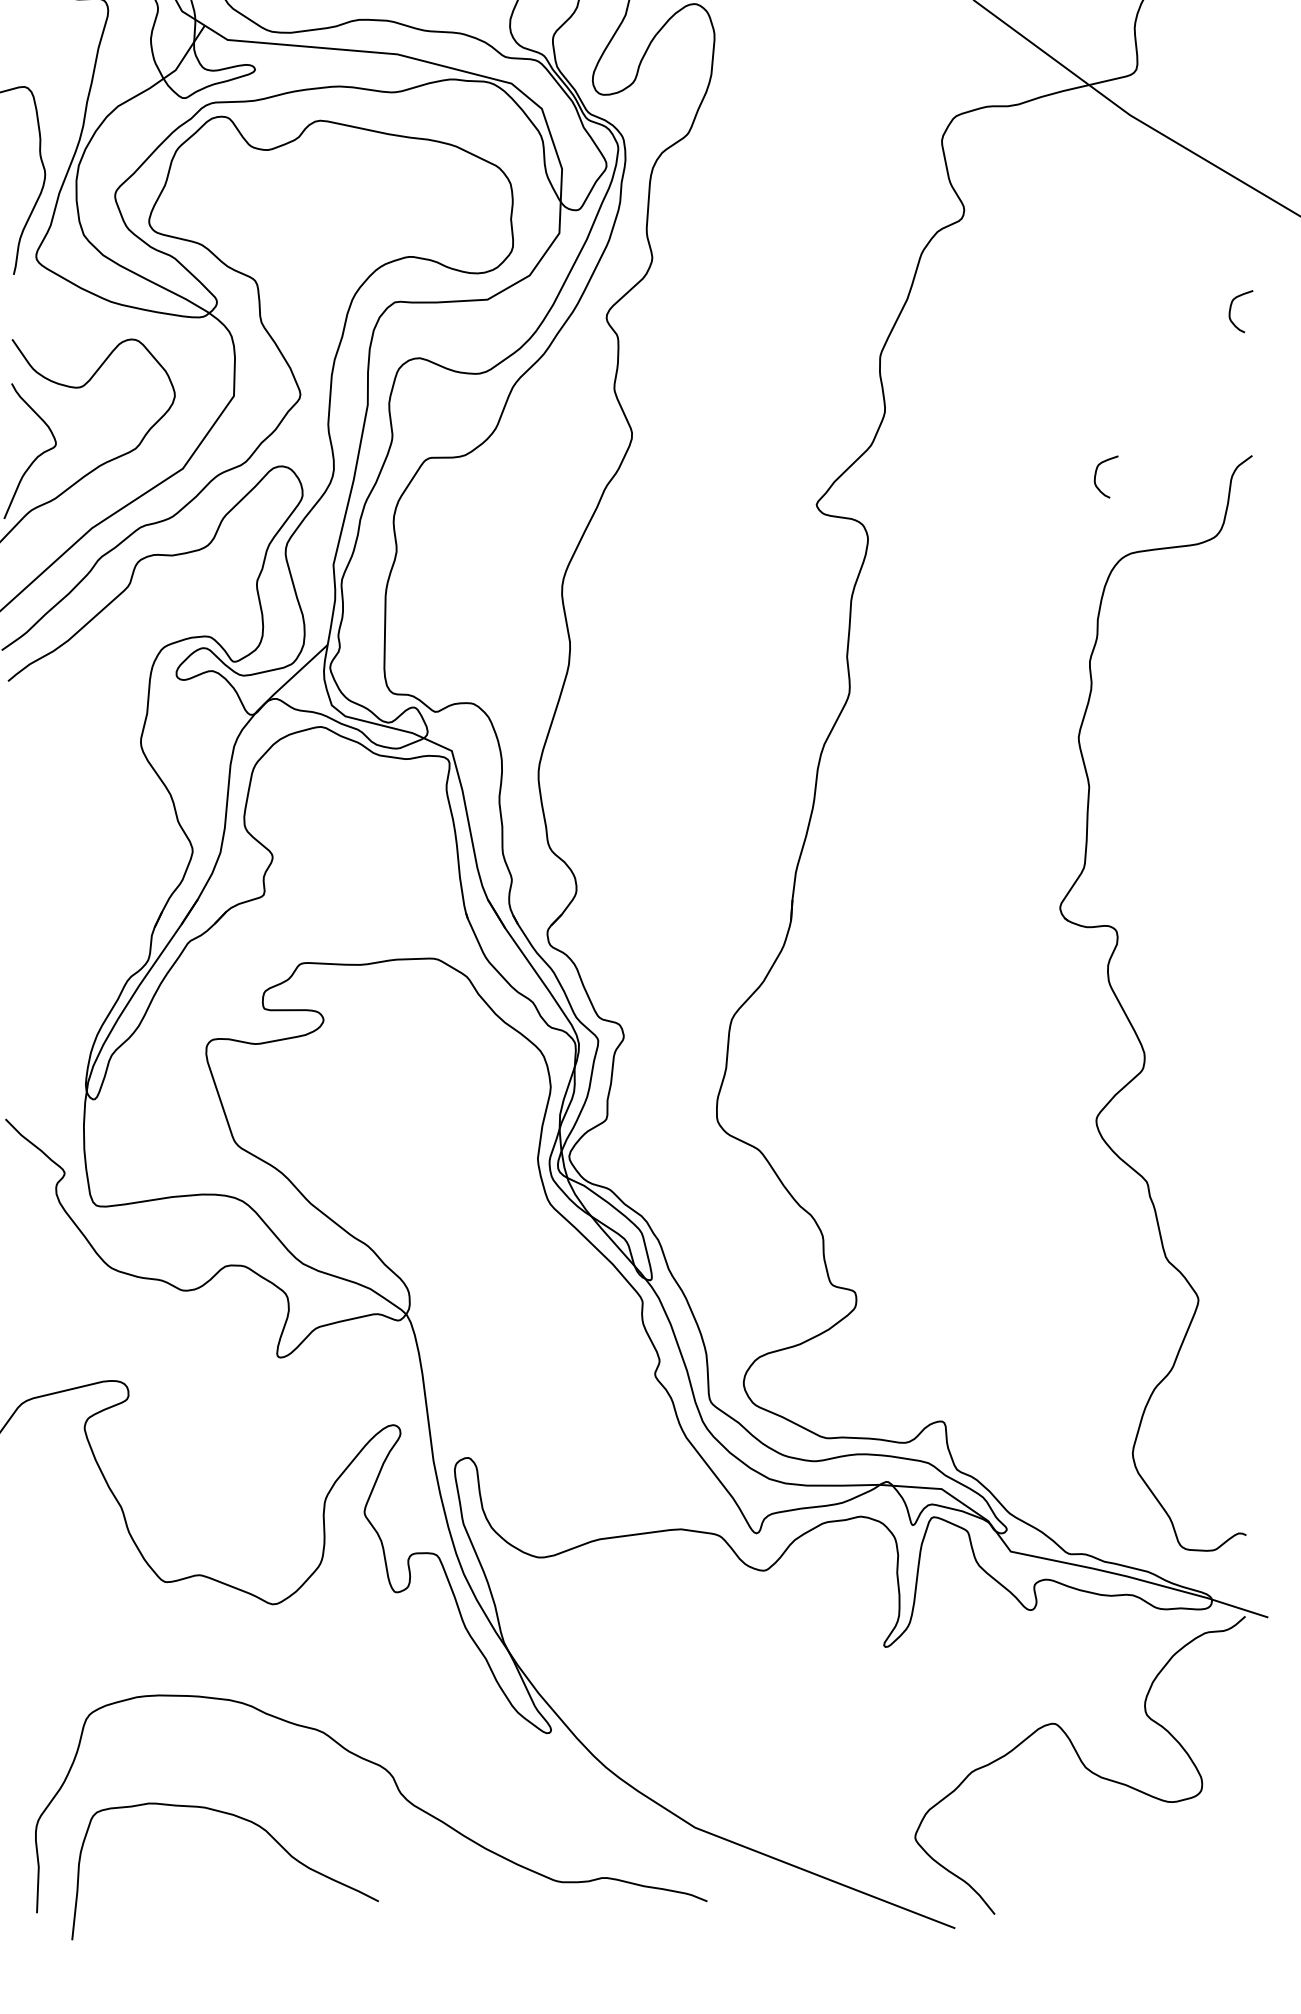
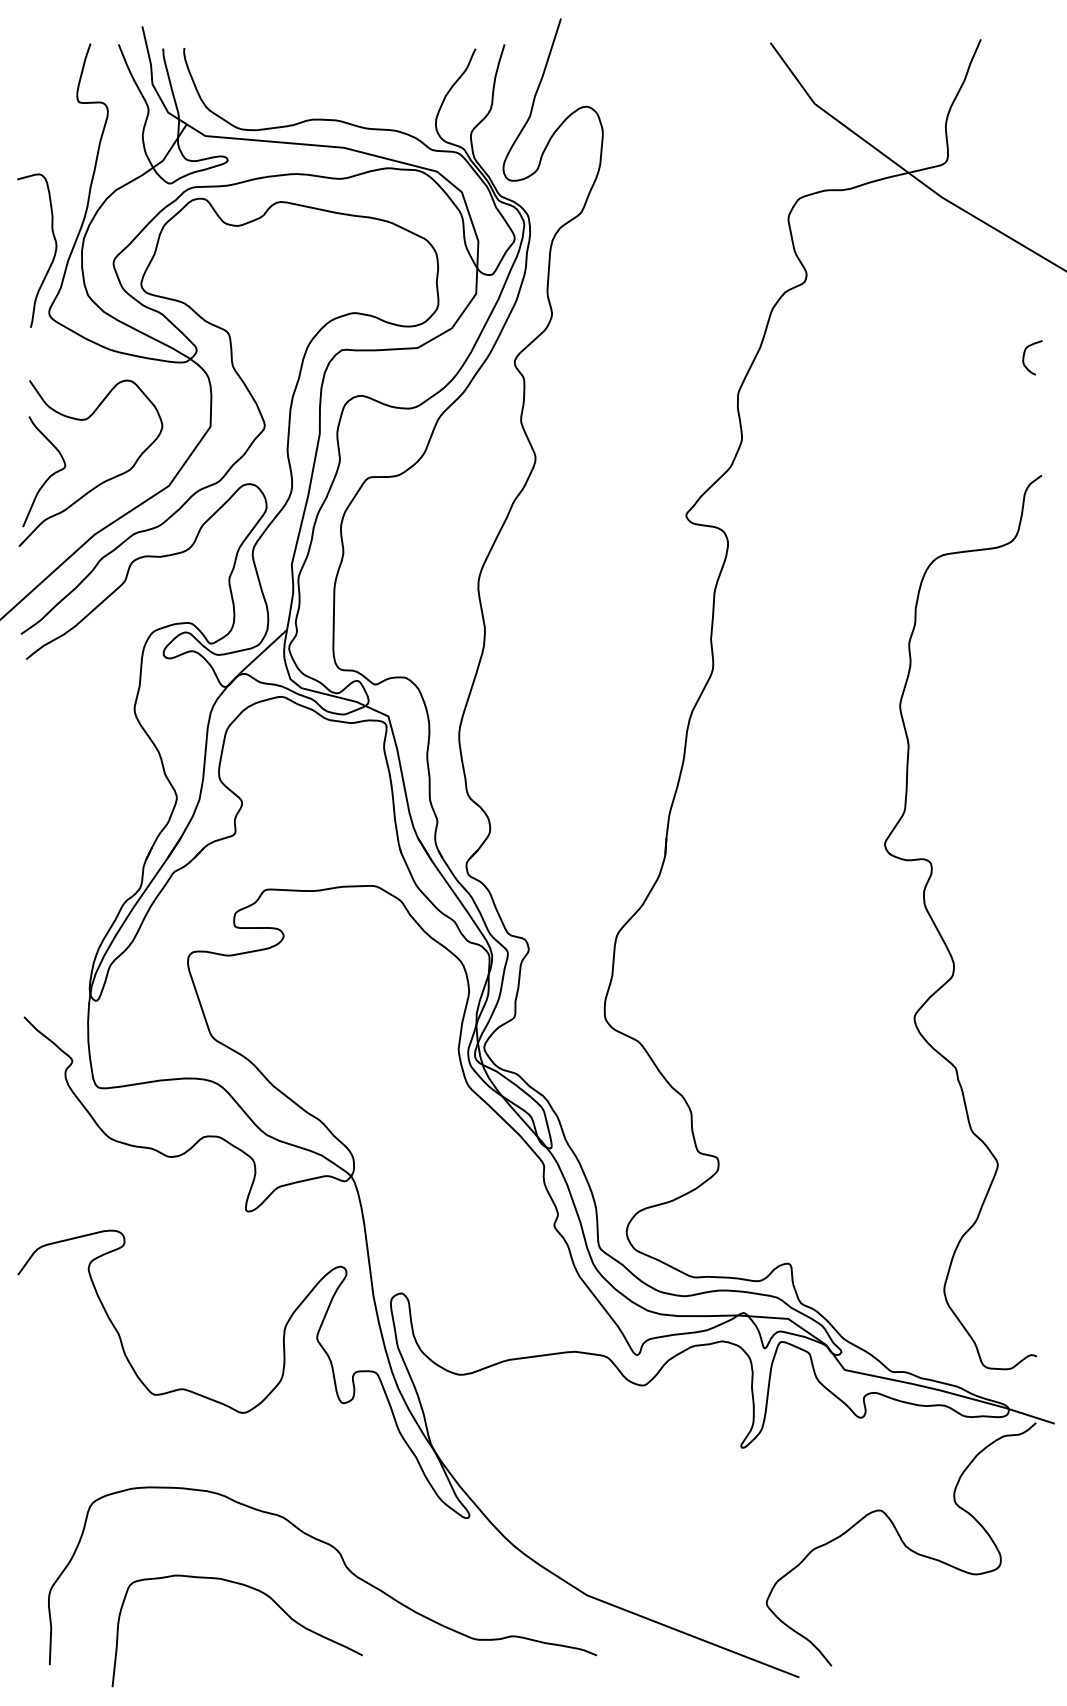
curve: (1096, 476) -> (914, 492), removed
curve: (243, 1820) -> (252, 1589), moved

